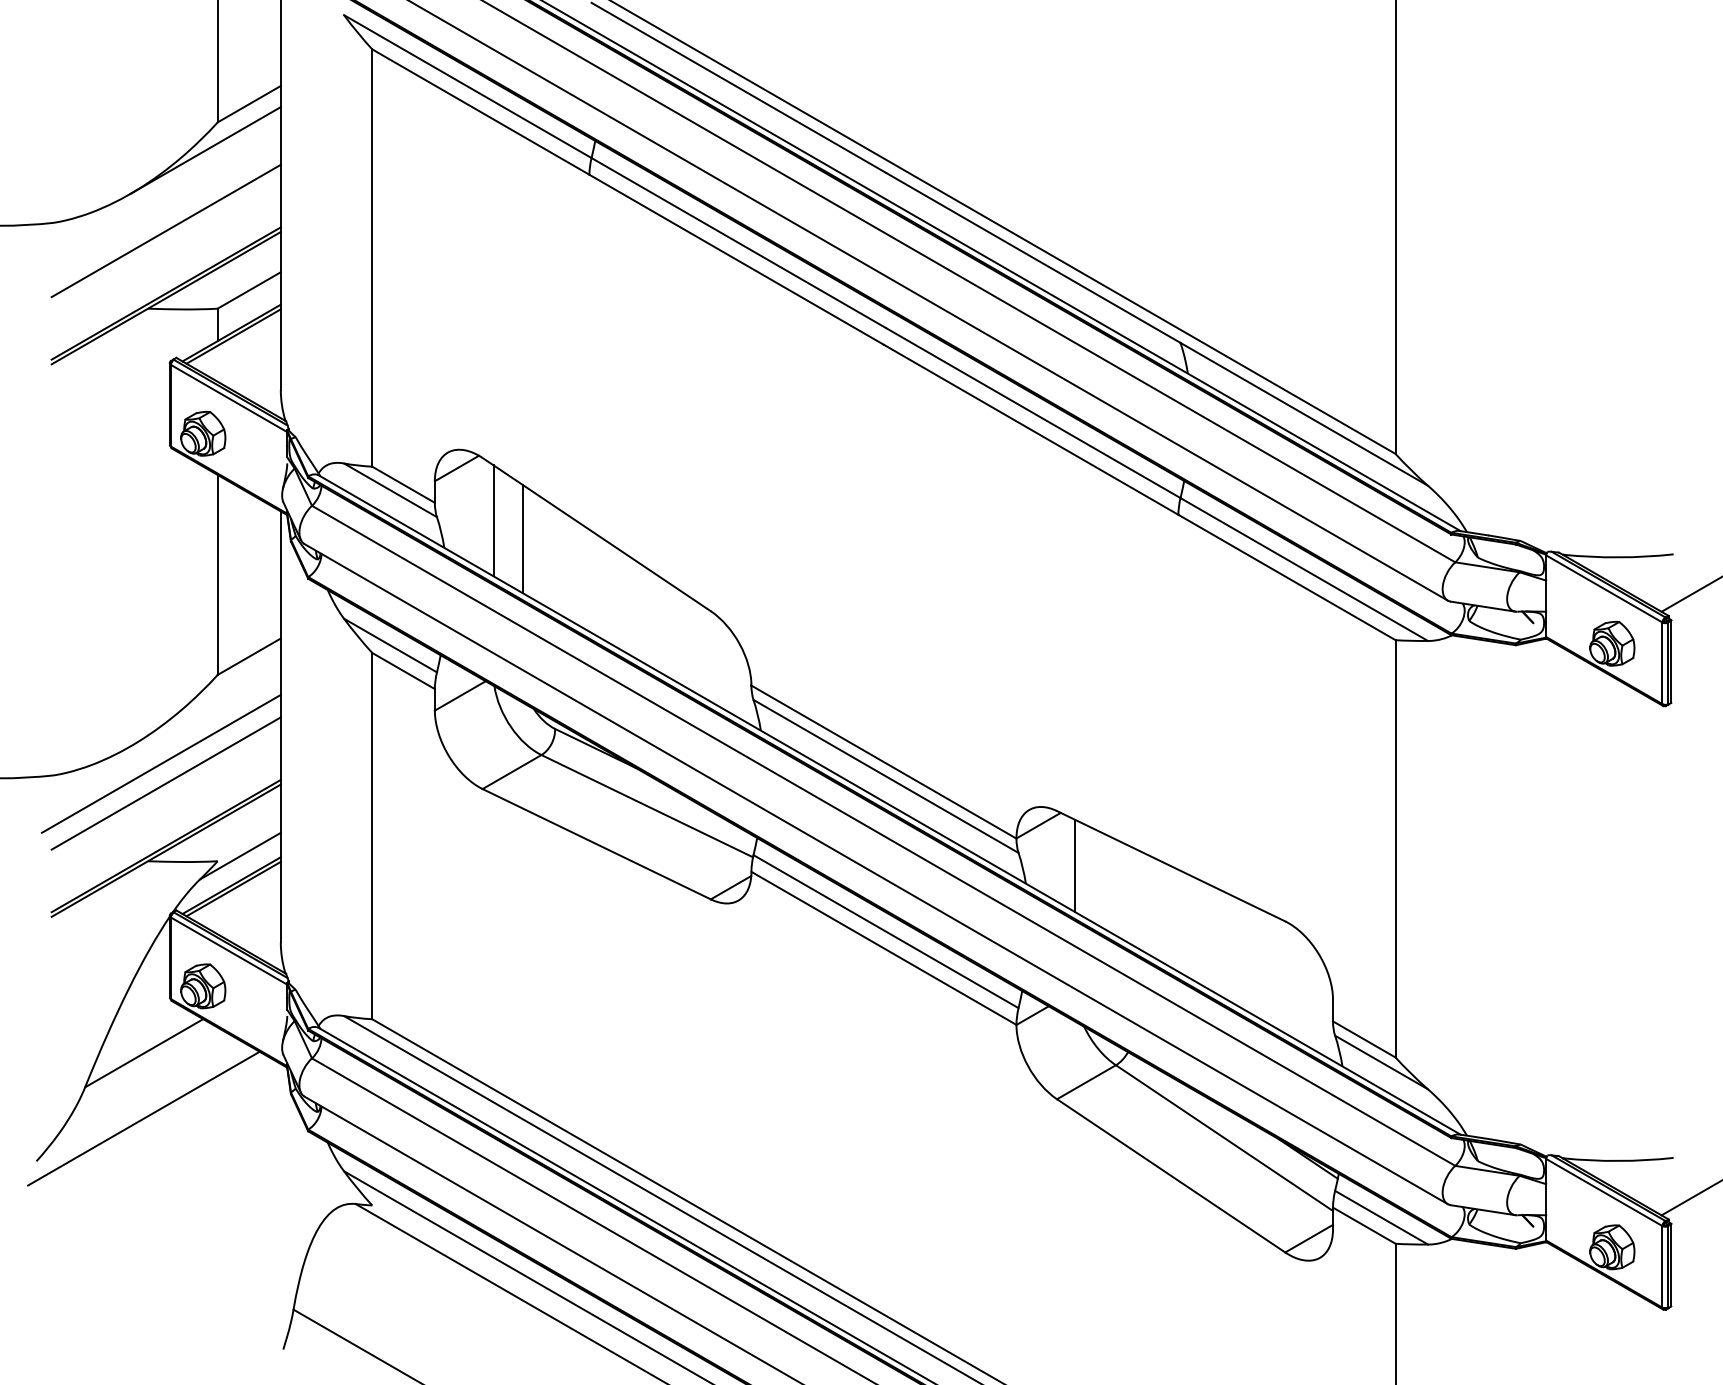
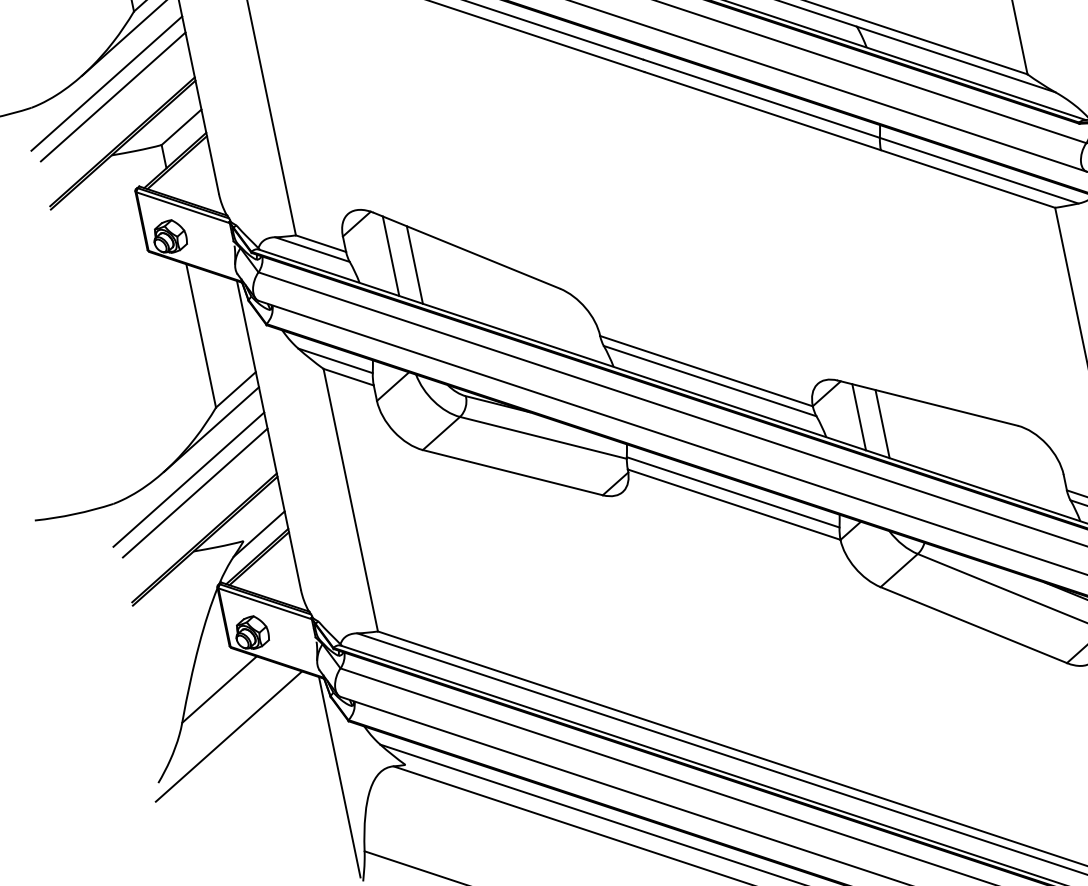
line: (160, 211) -> (106, 83), added
line: (205, 702) -> (211, 429), added
line: (1104, 881) -> (882, 424), added
line: (280, 1203) -> (339, 777), added

